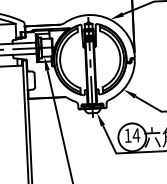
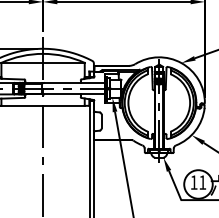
text: (136, 135) -> (202, 182), 14 -> 11

